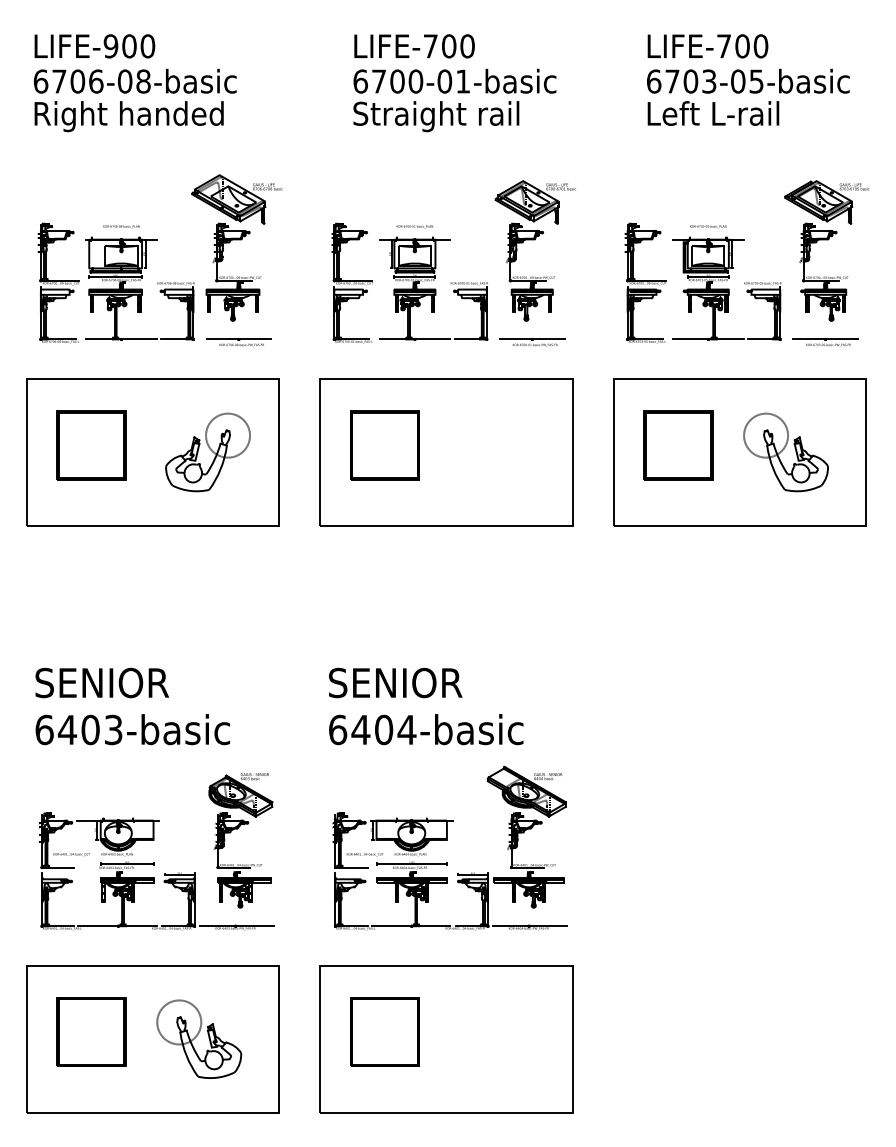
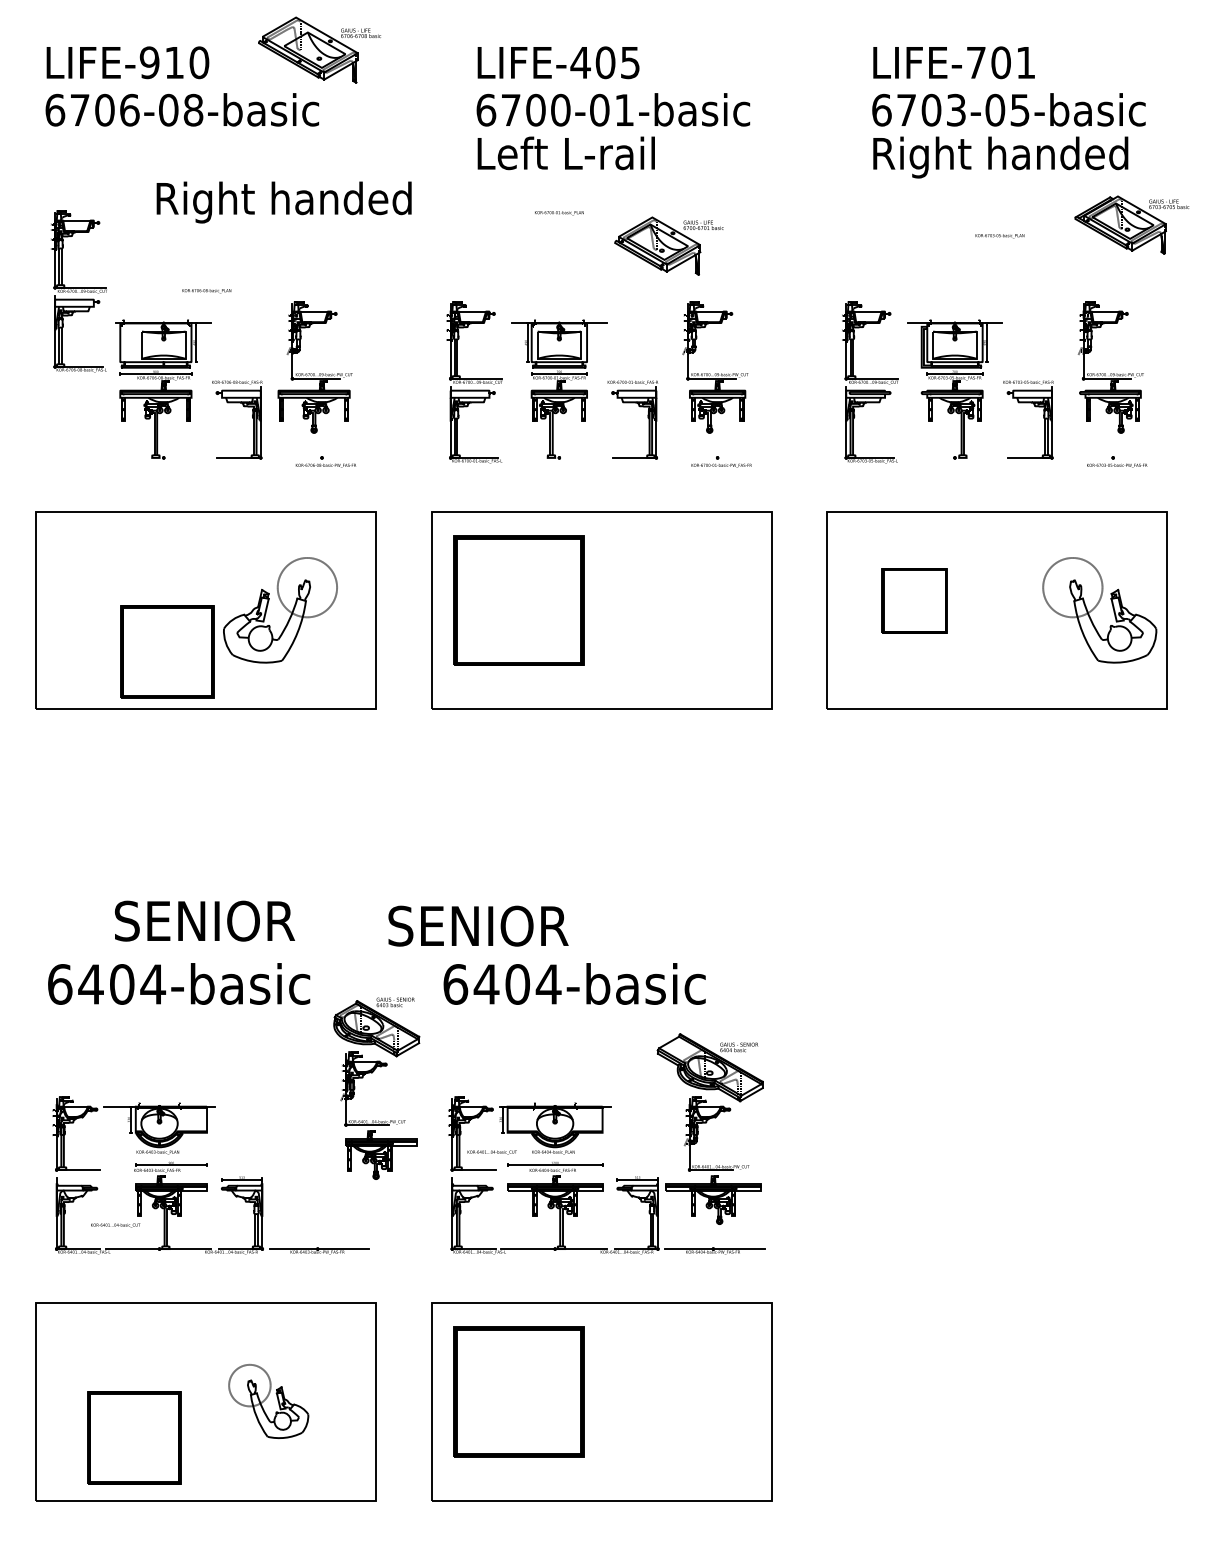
text: (129, 46) -> (174, 62), LIFE-900 -> LIFE-910
text: (449, 46) -> (605, 62), LIFE-700 -> LIFE-405
text: (760, 46) -> (1025, 62), LIFE-700 -> LIFE-701
text: (128, 116) -> (283, 202), moved
text: (436, 116) -> (588, 157), Straight rail -> Left L-rail
text: (743, 116) -> (1002, 157), Left L-rail -> Right handed
part: (236, 198) -> (319, 49), moved
part: (535, 201) -> (668, 245), moved
part: (826, 201) -> (1131, 224), moved
text: (121, 227) -> (206, 291), moved
text: (414, 227) -> (559, 213), moved
text: (707, 227) -> (999, 236), moved
part: (58, 283) -> (78, 291), moved
line: (121, 339) -> (163, 457), removed
line: (238, 339) -> (321, 457), removed
line: (414, 339) -> (558, 457), removed
line: (532, 339) -> (717, 457), removed
line: (707, 339) -> (954, 457), removed
line: (825, 339) -> (1112, 457), removed
part: (91, 445) -> (167, 651), moved
part: (384, 445) -> (518, 600), size x1.4
part: (678, 445) -> (914, 600), size x0.7
part: (785, 452) -> (1099, 610), moved
text: (101, 682) -> (204, 920), moved
text: (395, 682) -> (478, 925), moved
text: (113, 729) -> (153, 984), 6403-basic -> 6404-basic
part: (237, 829) -> (372, 1073), moved
text: (71, 854) -> (115, 1225), moved
part: (91, 1031) -> (134, 1437), moved
part: (384, 1031) -> (518, 1391), size x1.4
part: (199, 1039) -> (268, 1401), size x0.7

